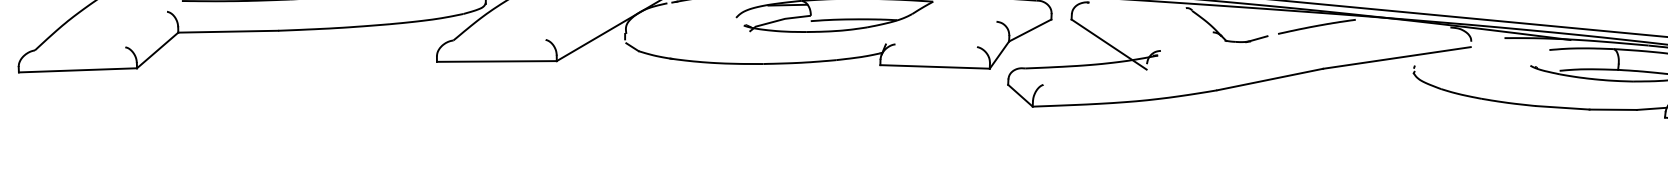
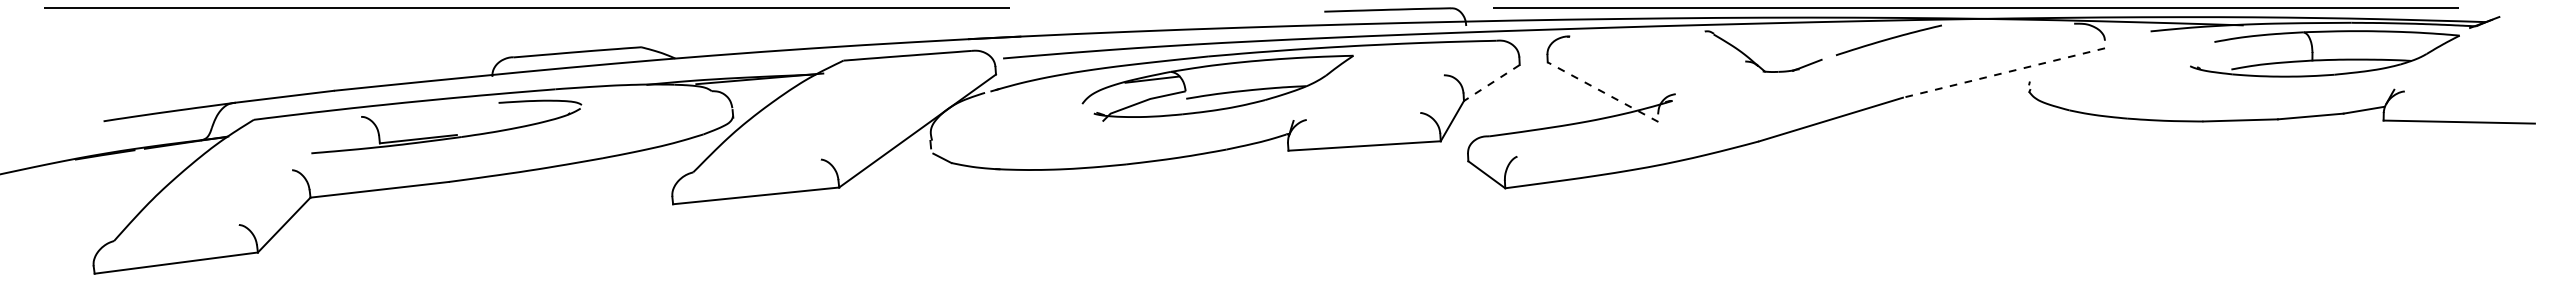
line: (1029, 30) -> (1491, 83), solid -> dashed
line: (1109, 44) -> (1603, 92), solid -> dashed
line: (1396, 58) -> (2003, 73), solid -> dashed

